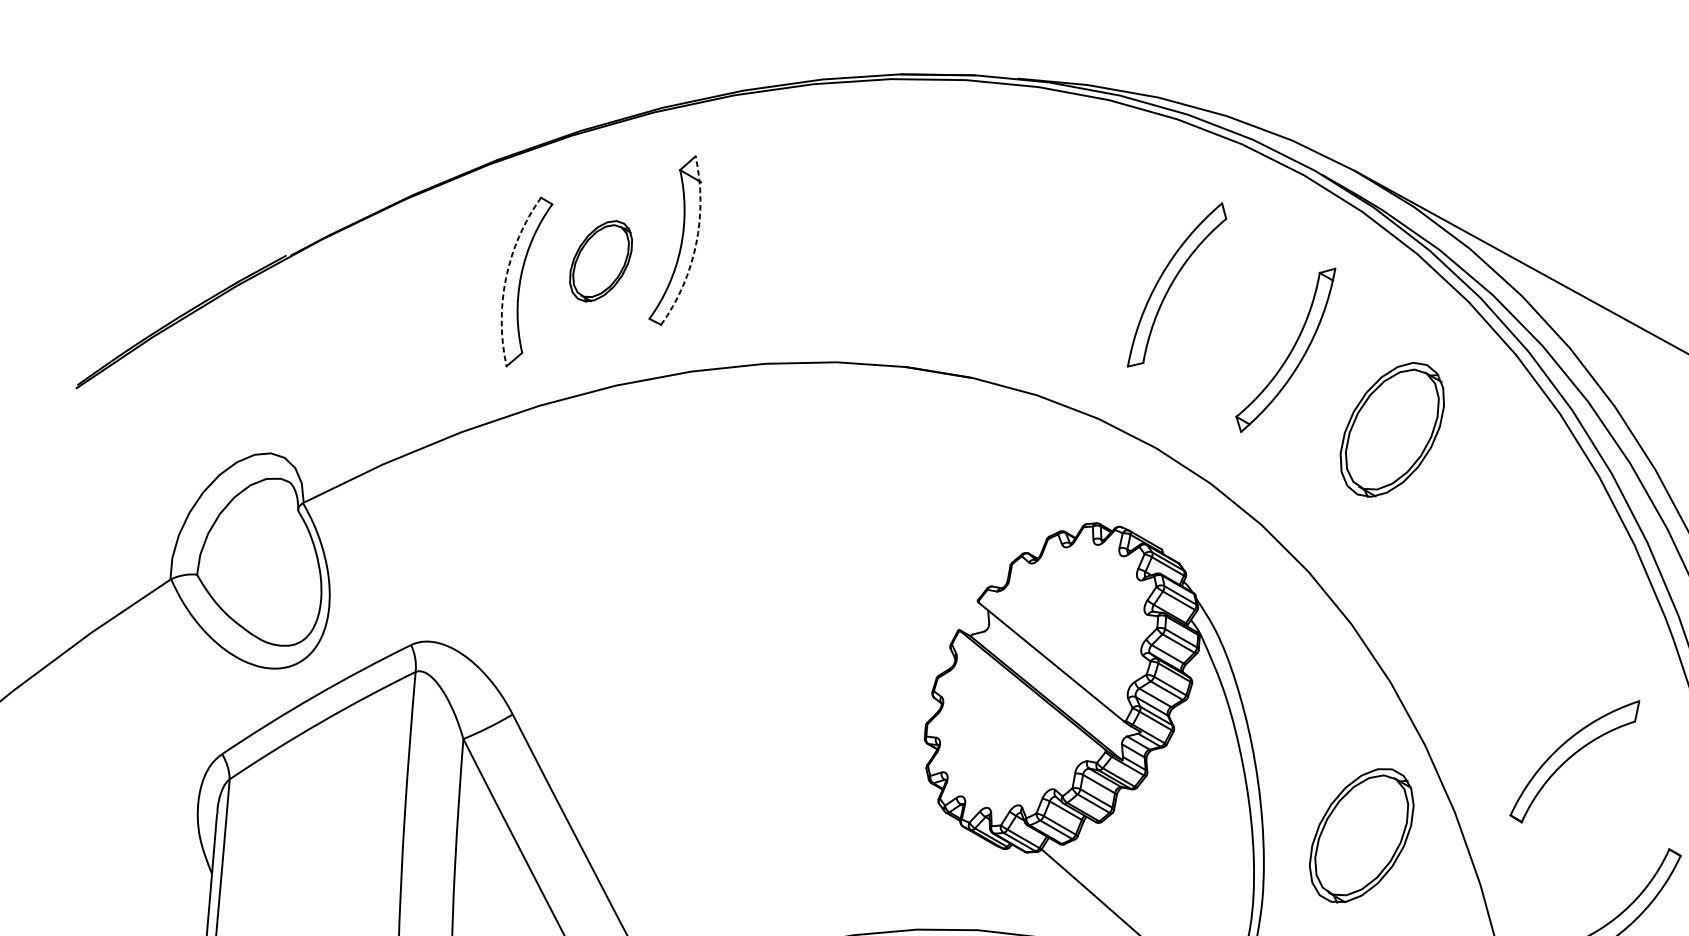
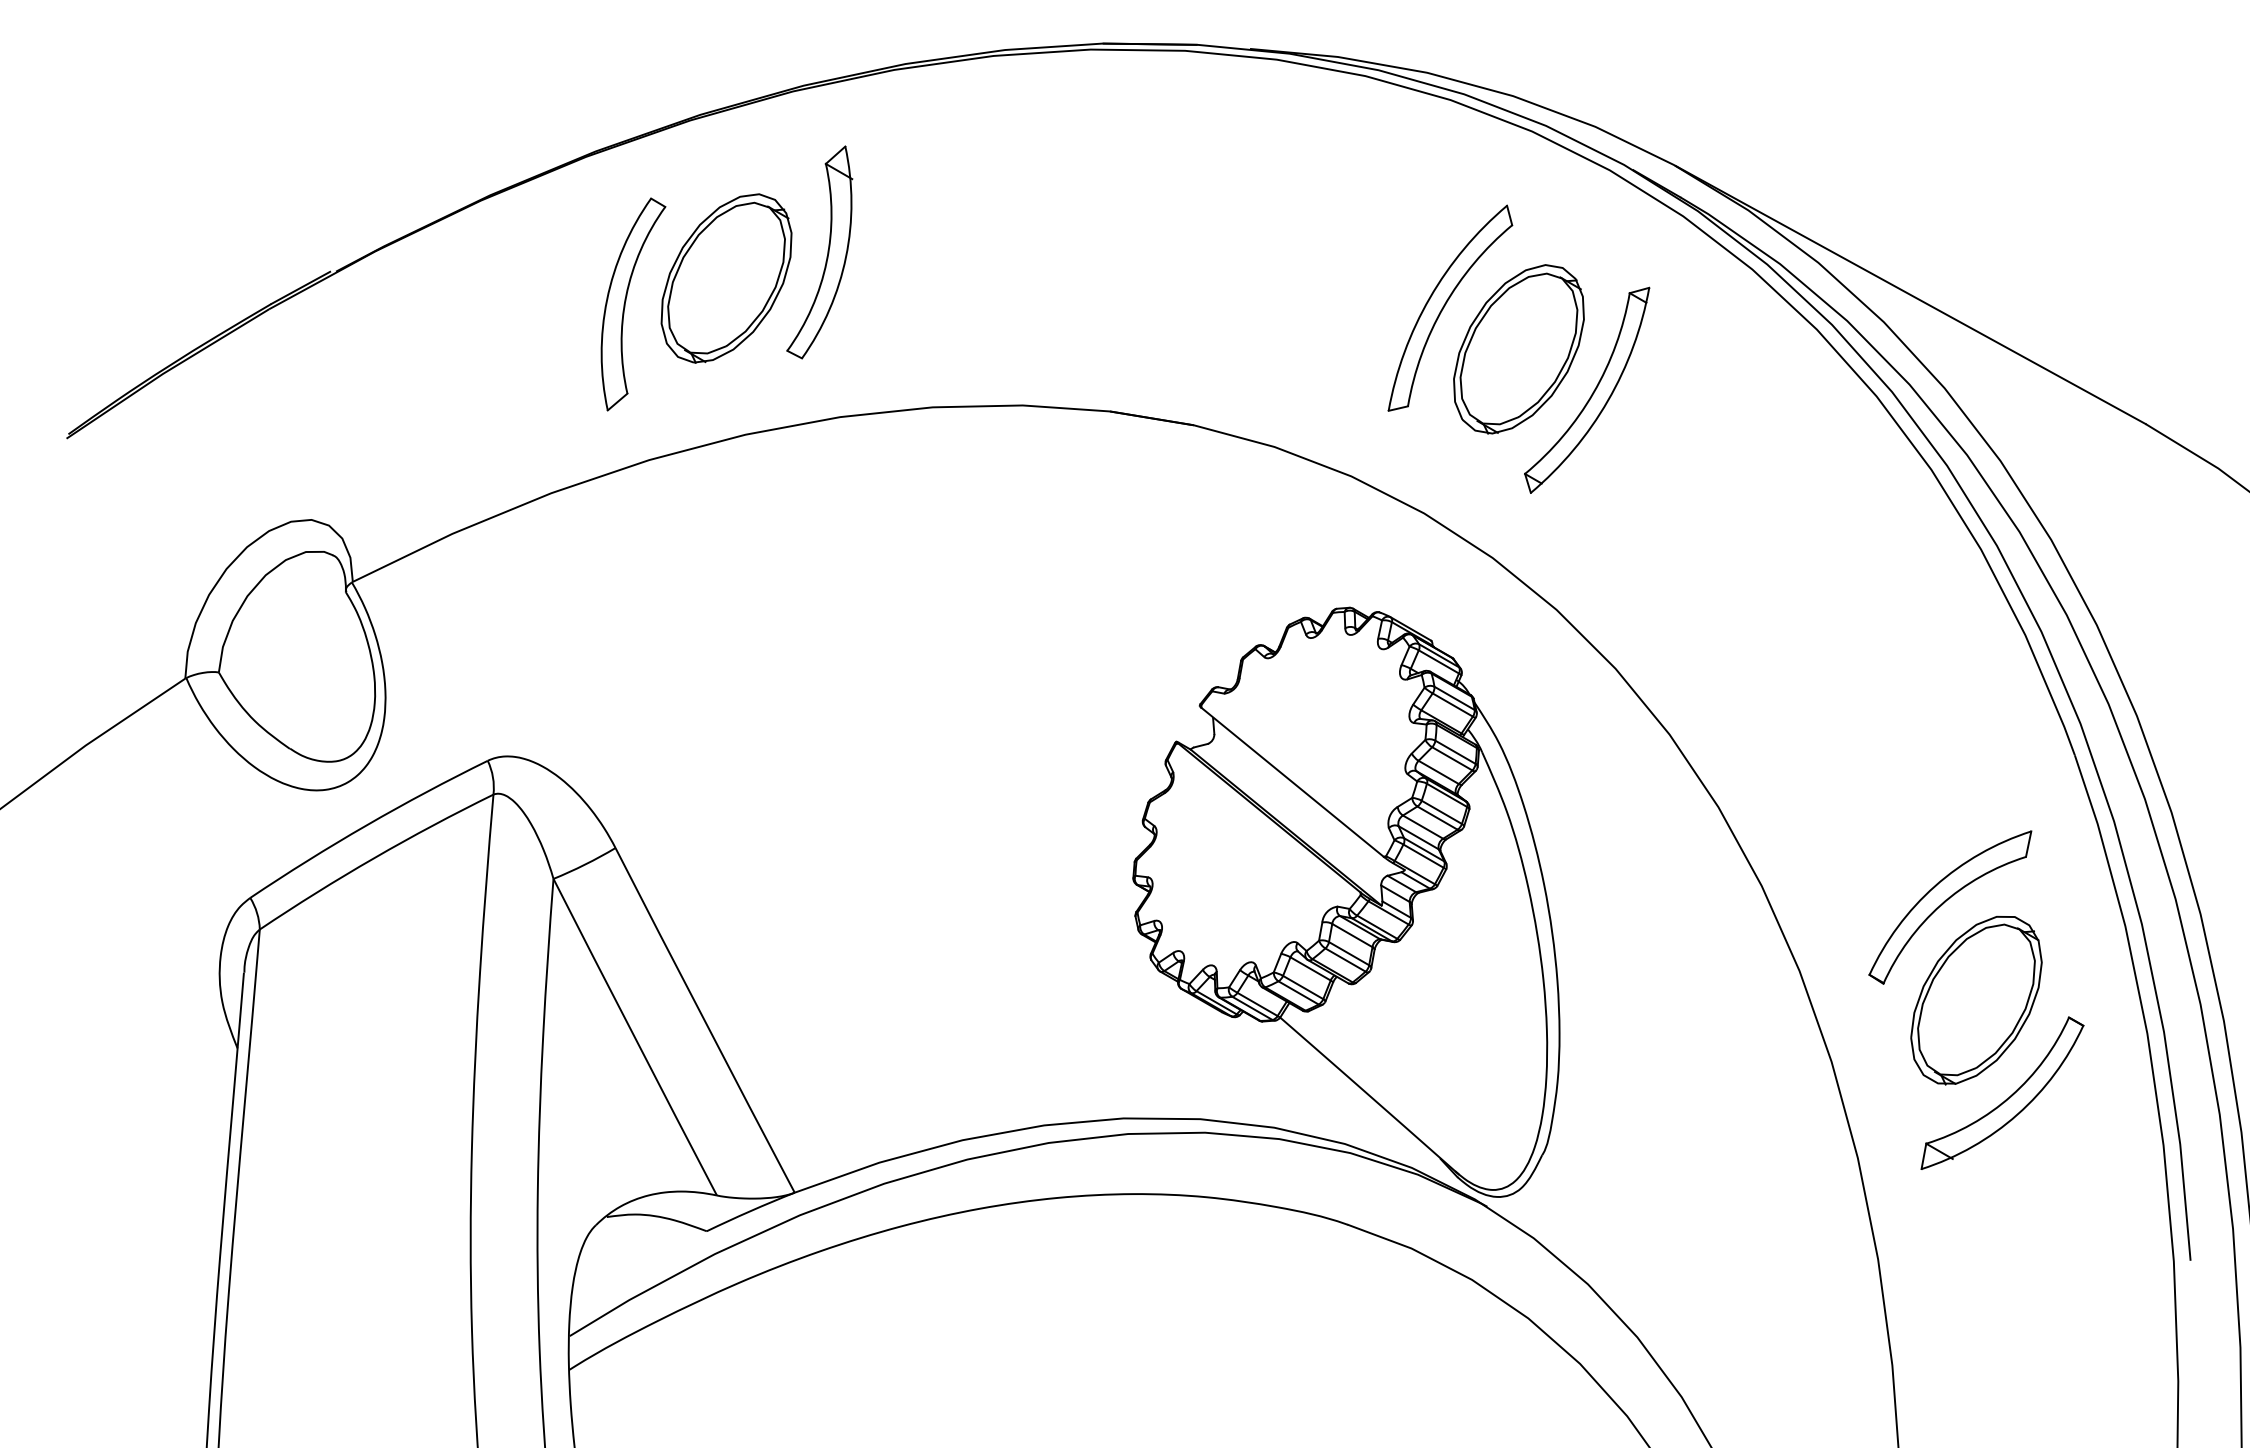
arc: (696, 244) -> (846, 257), dashed -> solid
part: (601, 261) -> (726, 278), size x1.67
arc: (506, 278) -> (607, 299), dashed -> solid
part: (1391, 429) -> (1518, 349), moved
part: (1361, 835) -> (1976, 1000), moved

